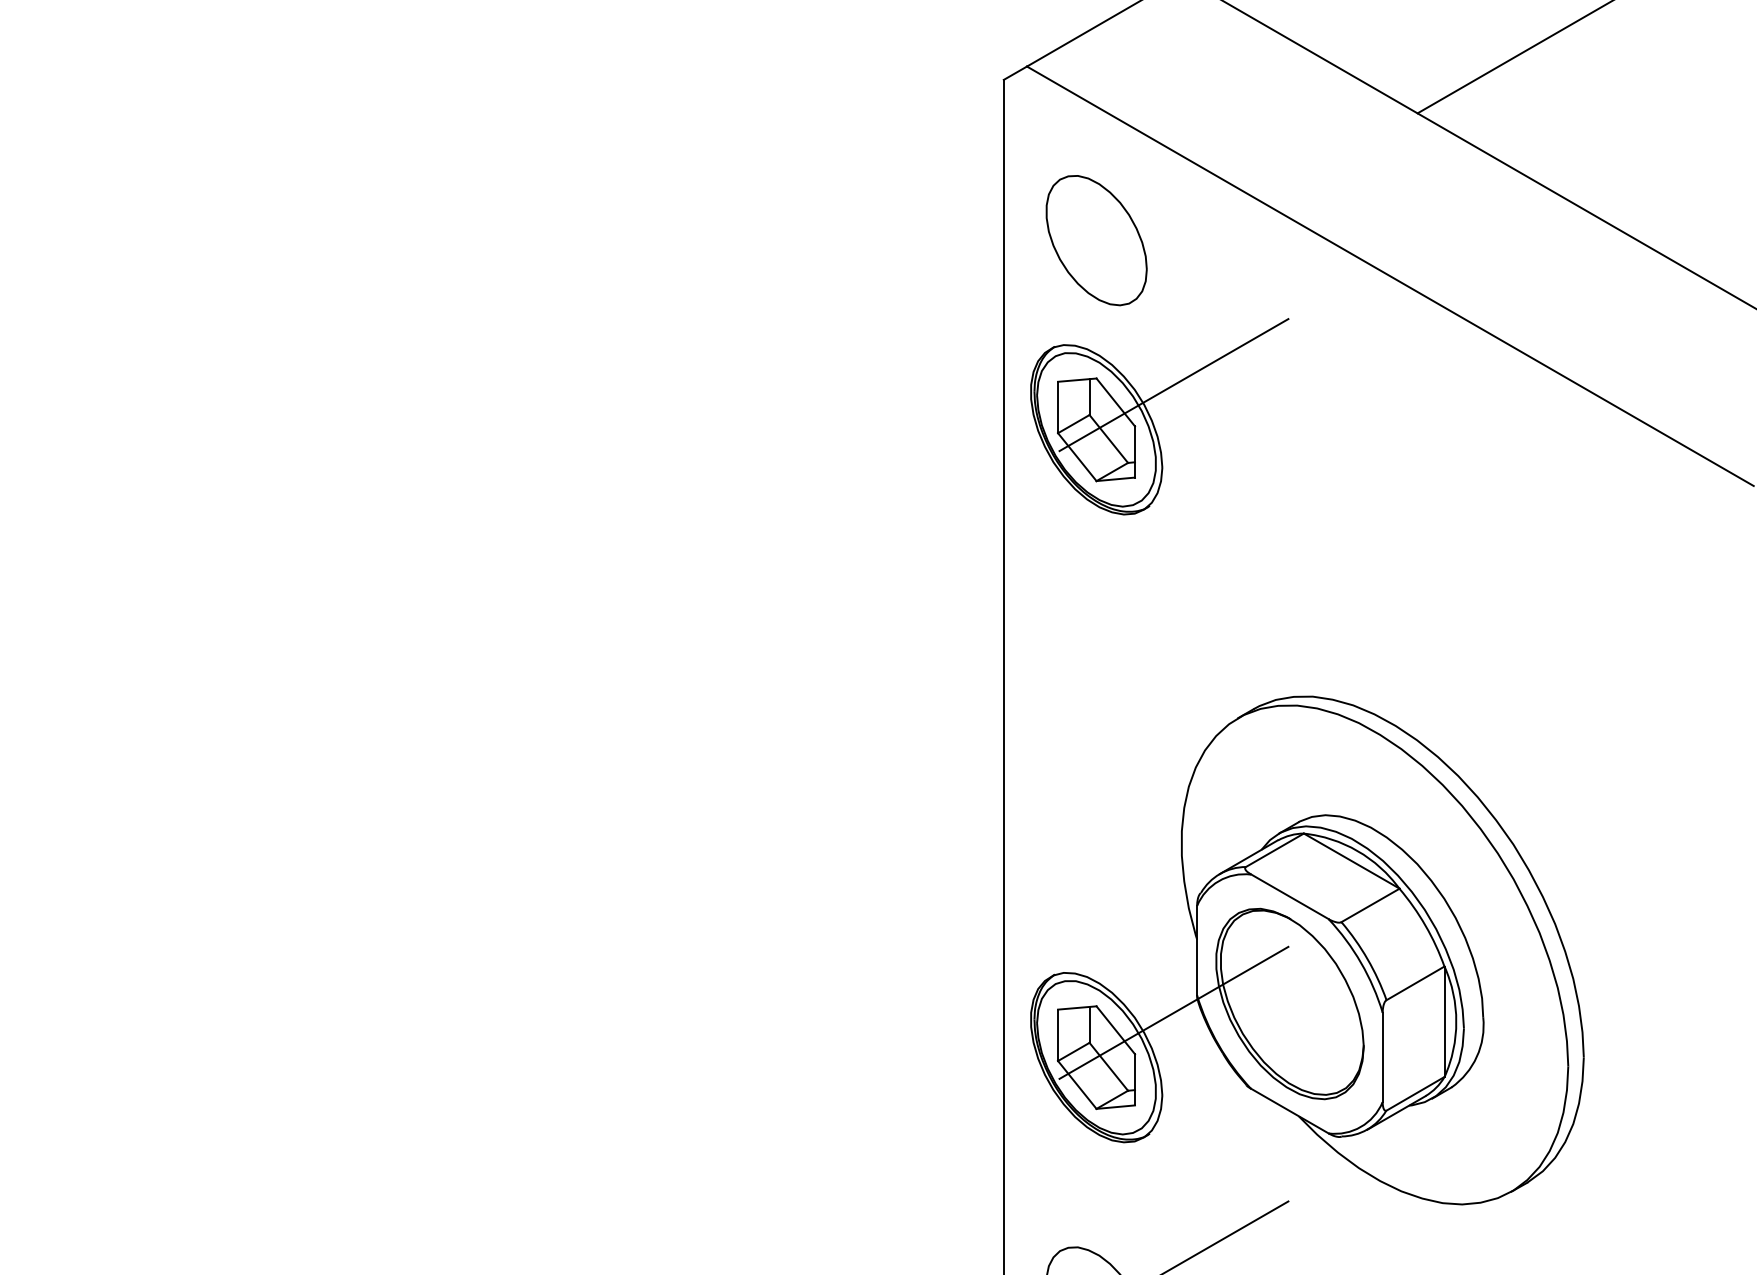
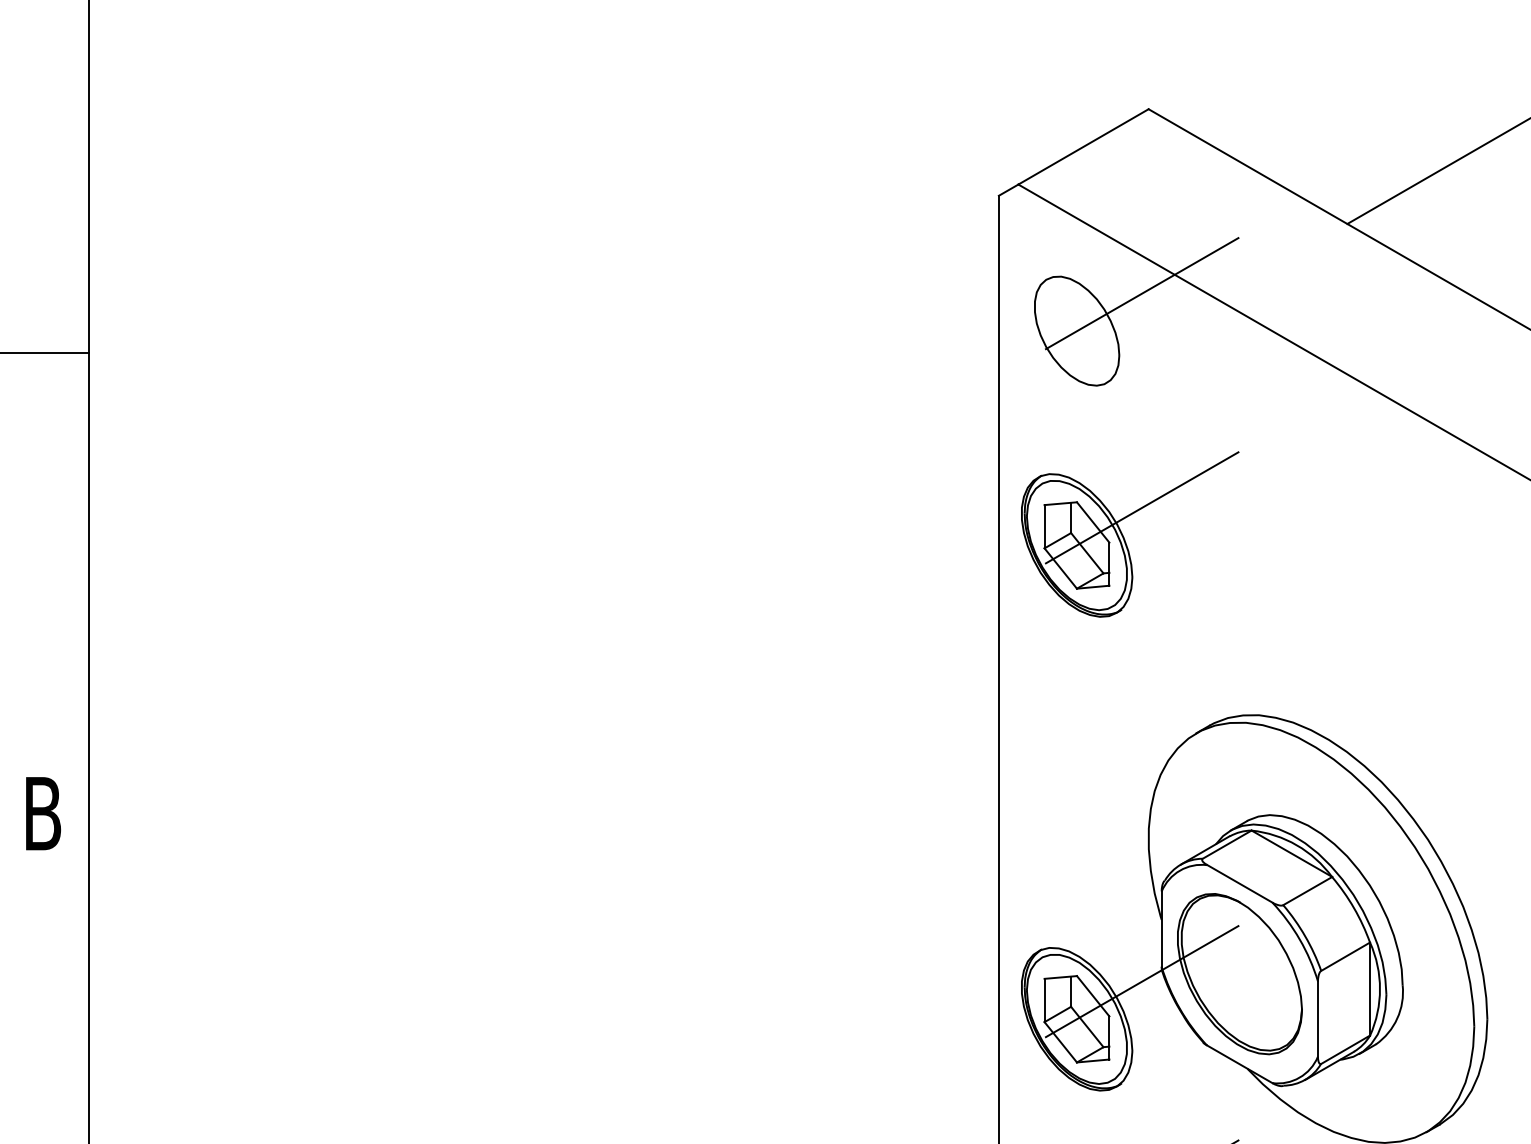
line: (1174, 195) -> (1142, 293), added
part: (1152, 420) -> (1124, 537), moved

